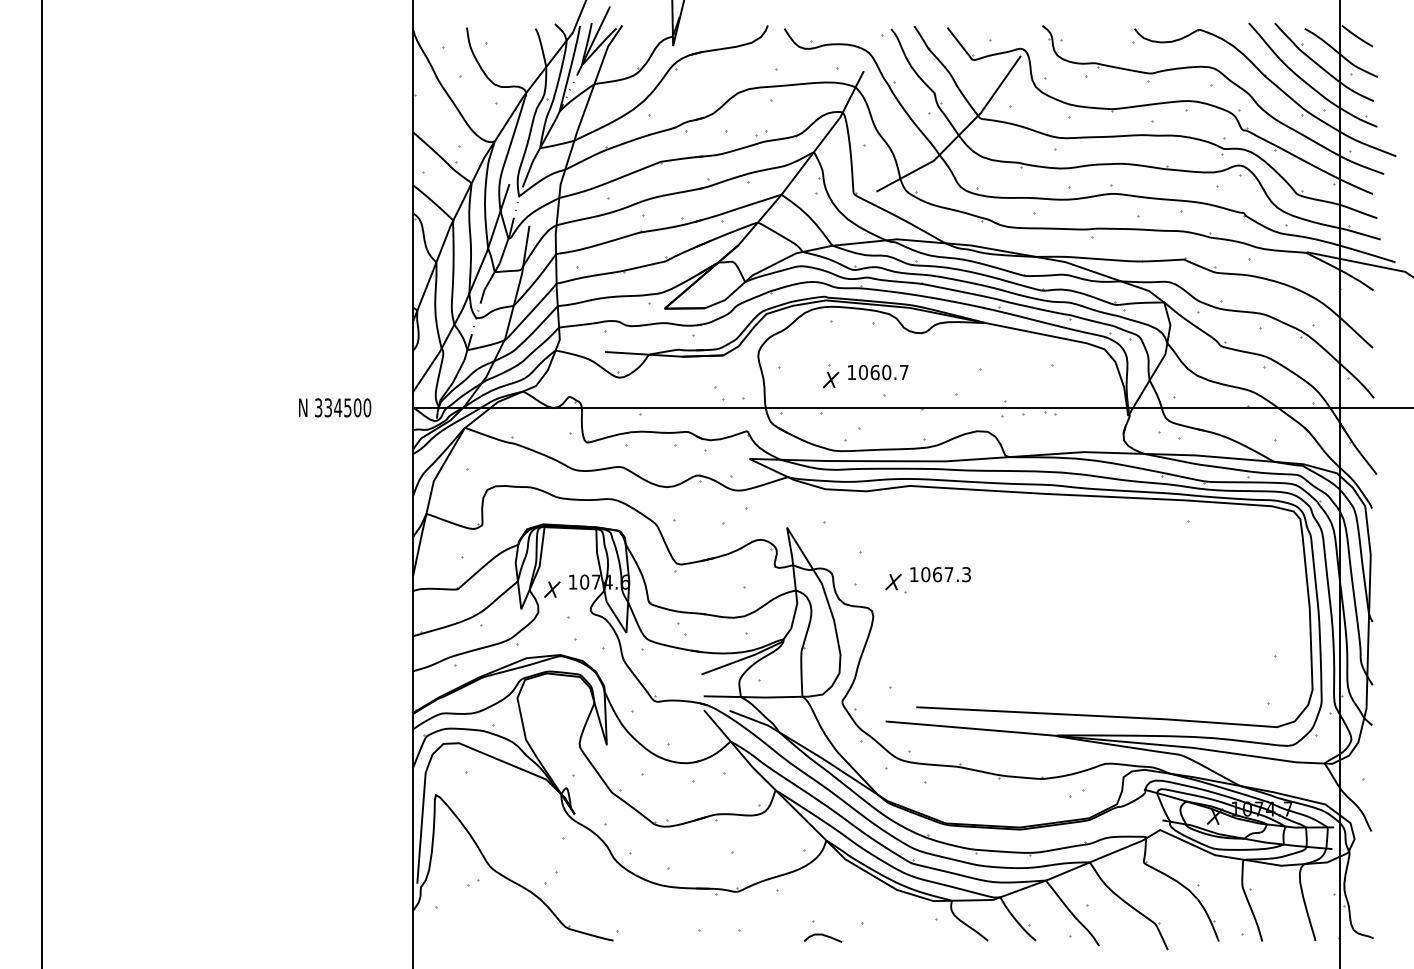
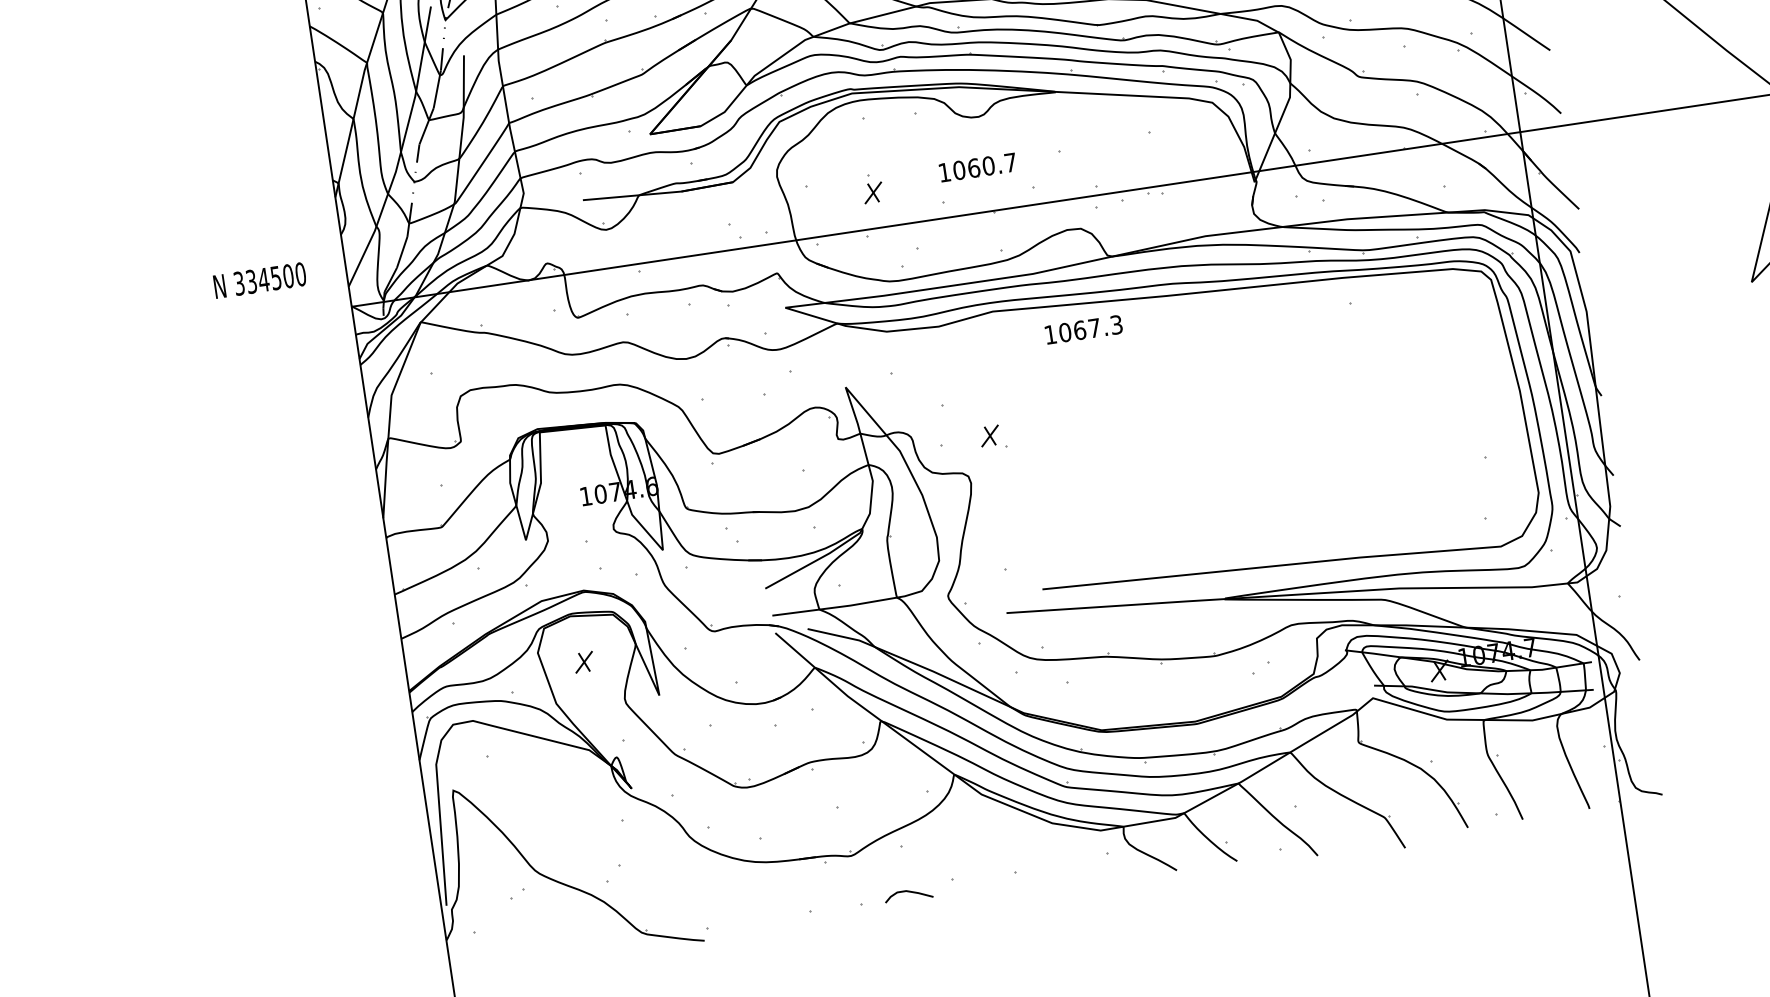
part: (878, 372) -> (978, 167), moved
text: (335, 407) -> (260, 279), moved
text: (940, 574) -> (1083, 329), moved
part: (552, 589) -> (584, 662), moved
curve: (822, 935) -> (907, 892), moved

